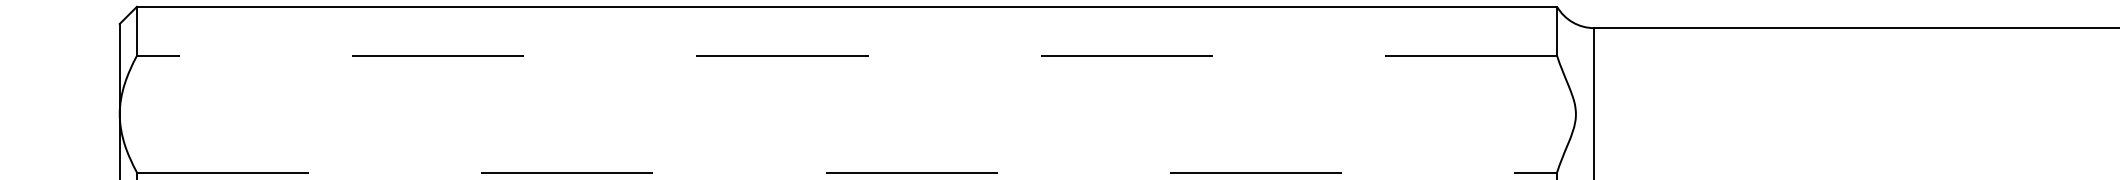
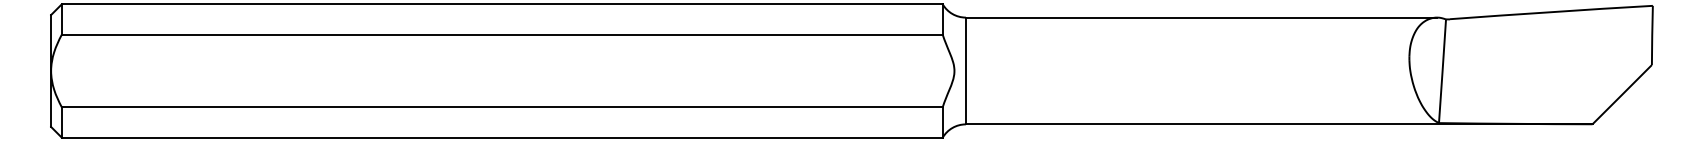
line: (845, 55) -> (501, 34), dashed -> solid
line: (847, 173) -> (502, 107), dashed -> solid

